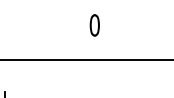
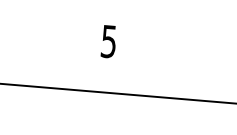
text: (94, 25) -> (108, 41), 0 -> 5

